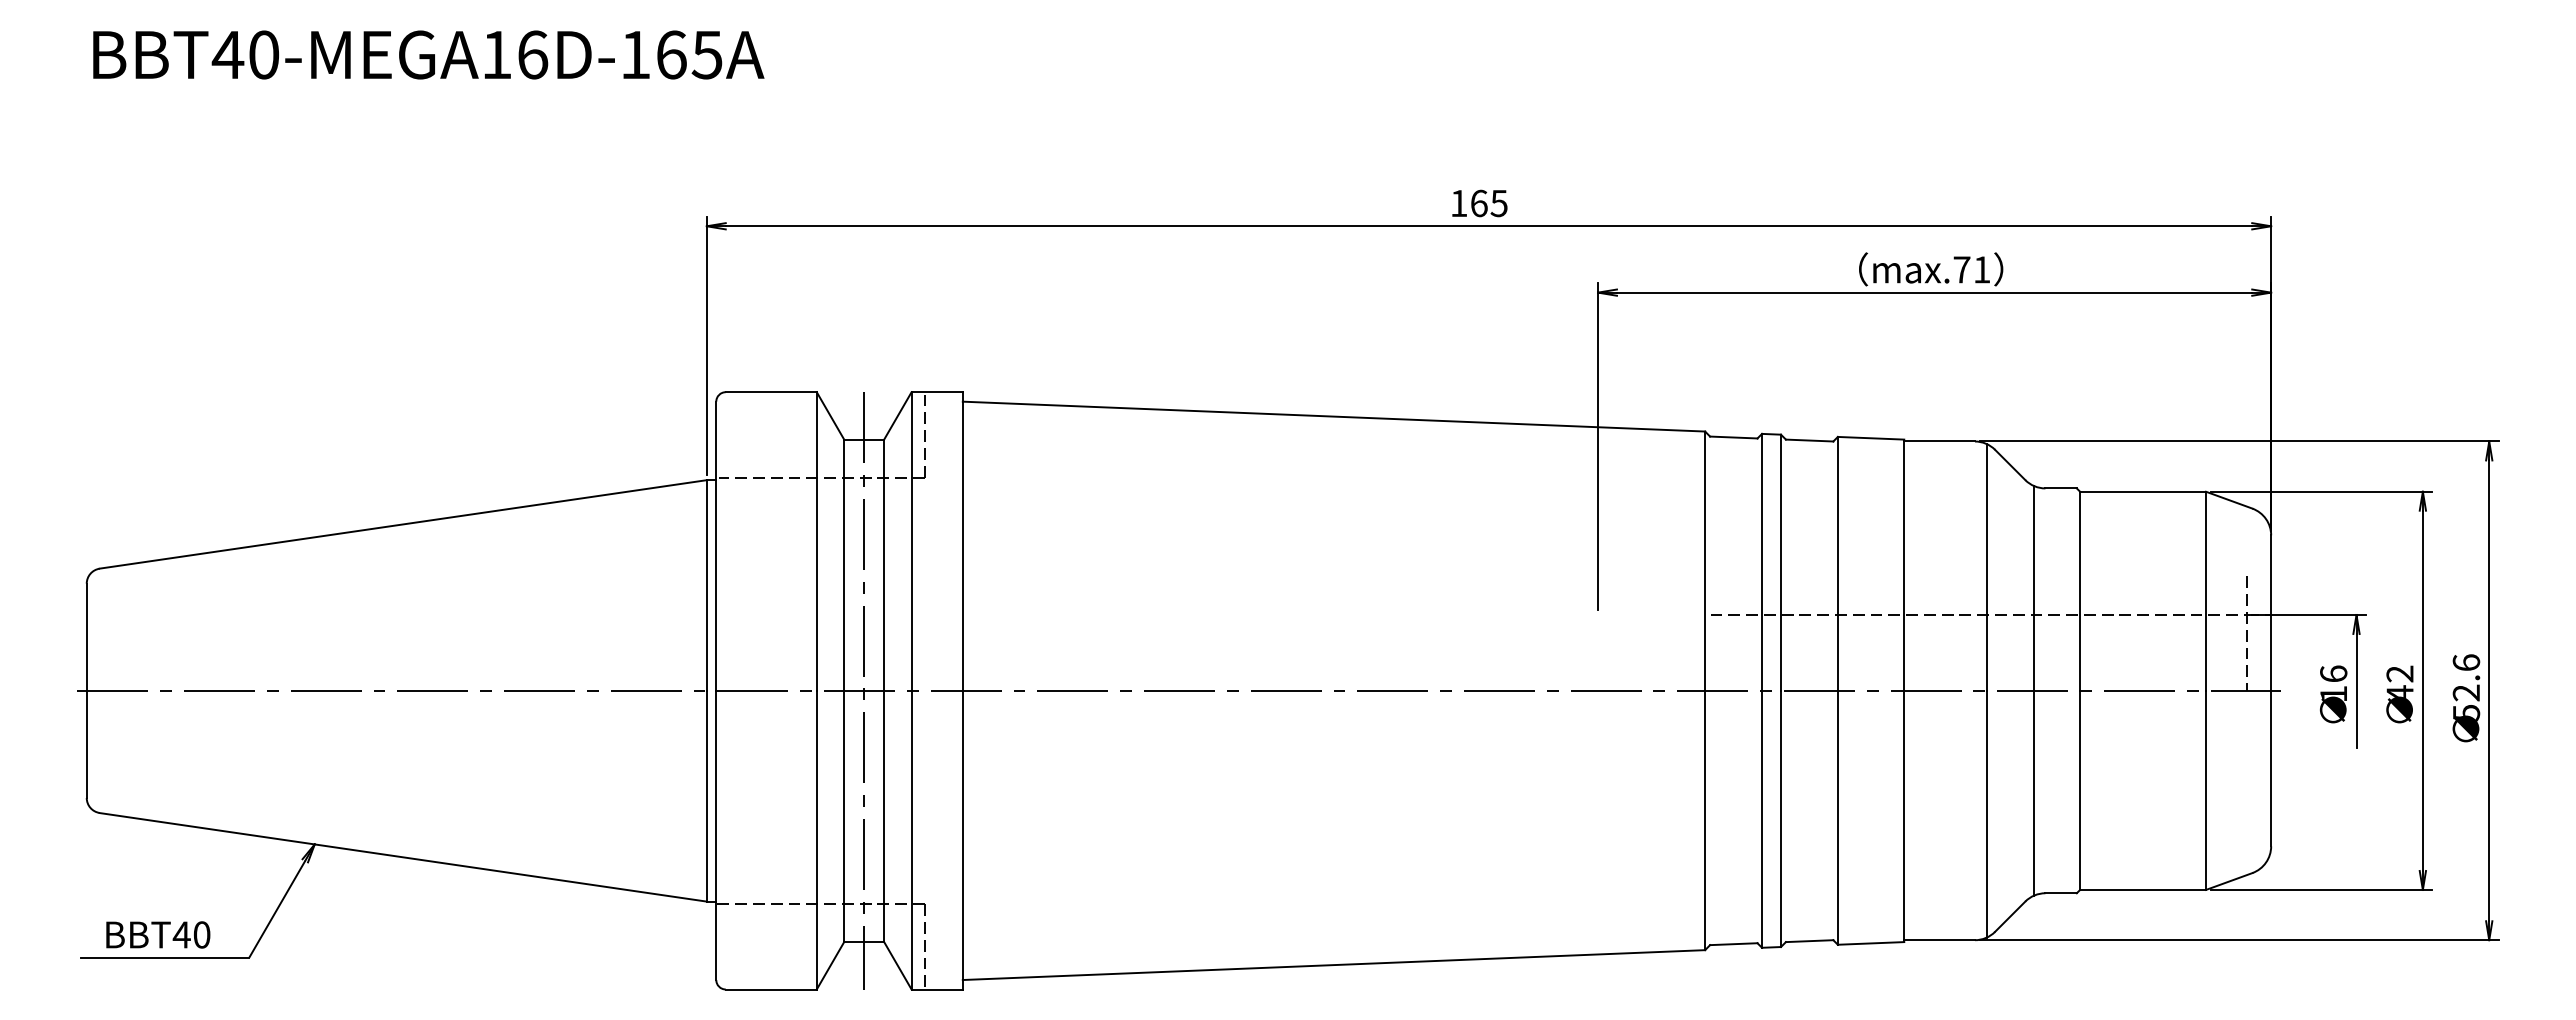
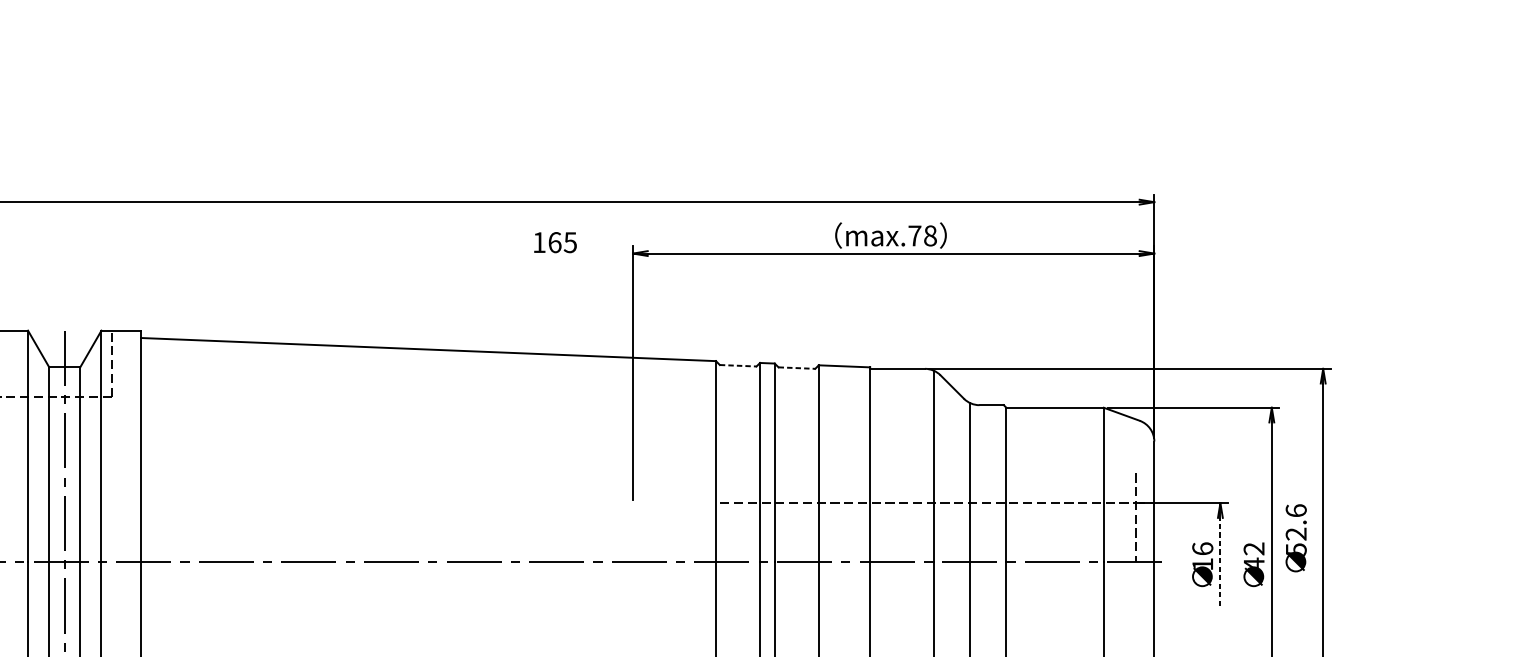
text: (1479, 203) -> (555, 242), moved
text: (1981, 269) -> (930, 235), max.71 -> max.78
line: (1733, 437) -> (737, 365), solid -> dashed
line: (1809, 440) -> (796, 368), solid -> dashed
line: (2356, 690) -> (1220, 561), solid -> dashed
text: (2466, 698) -> (1296, 538), moved

